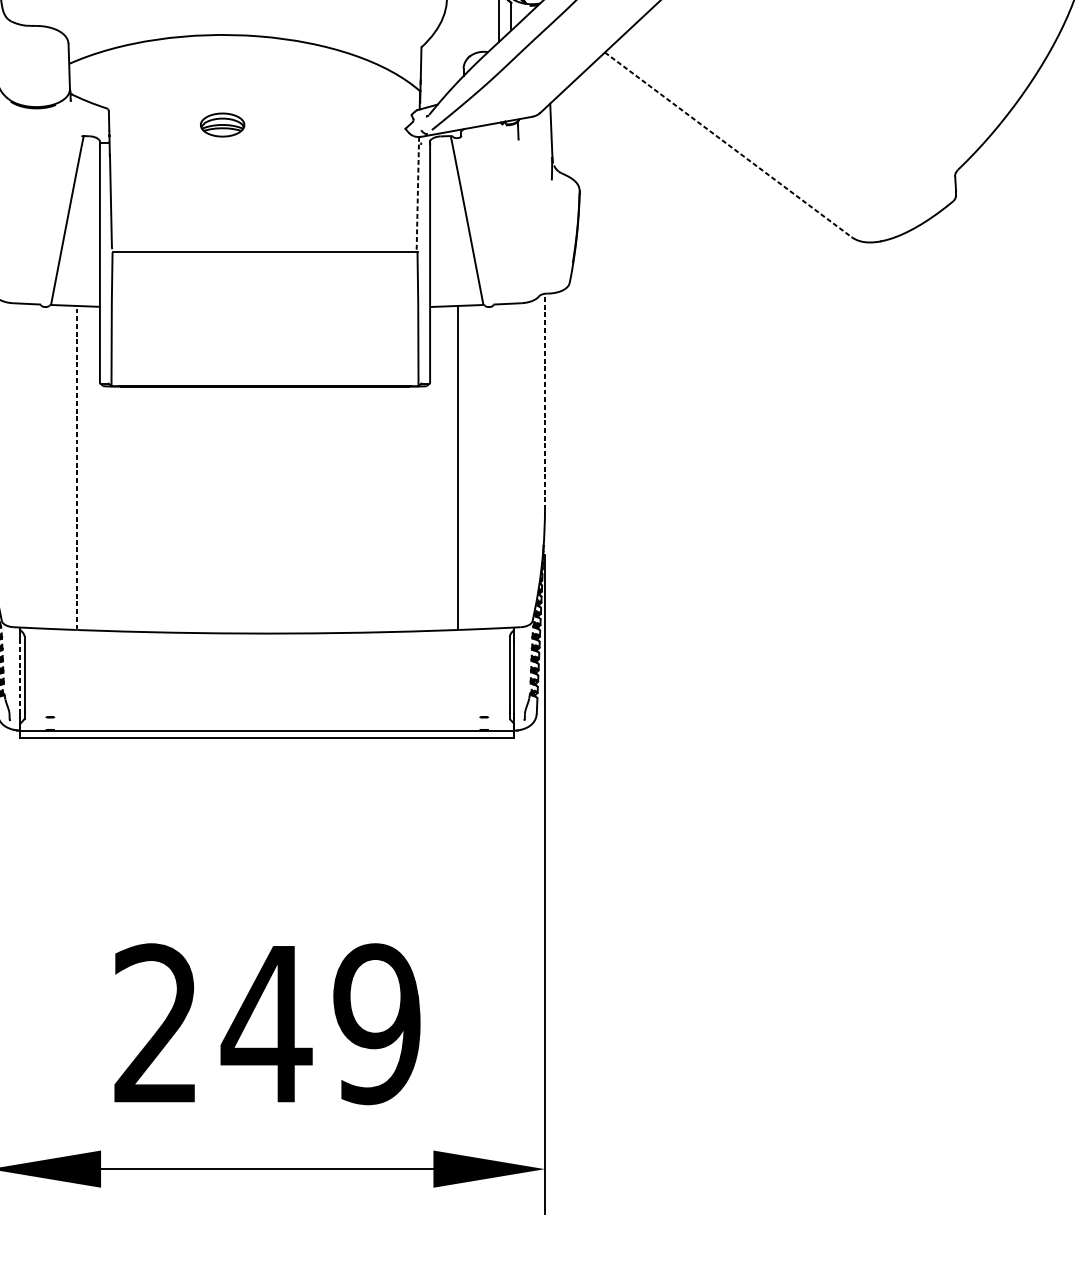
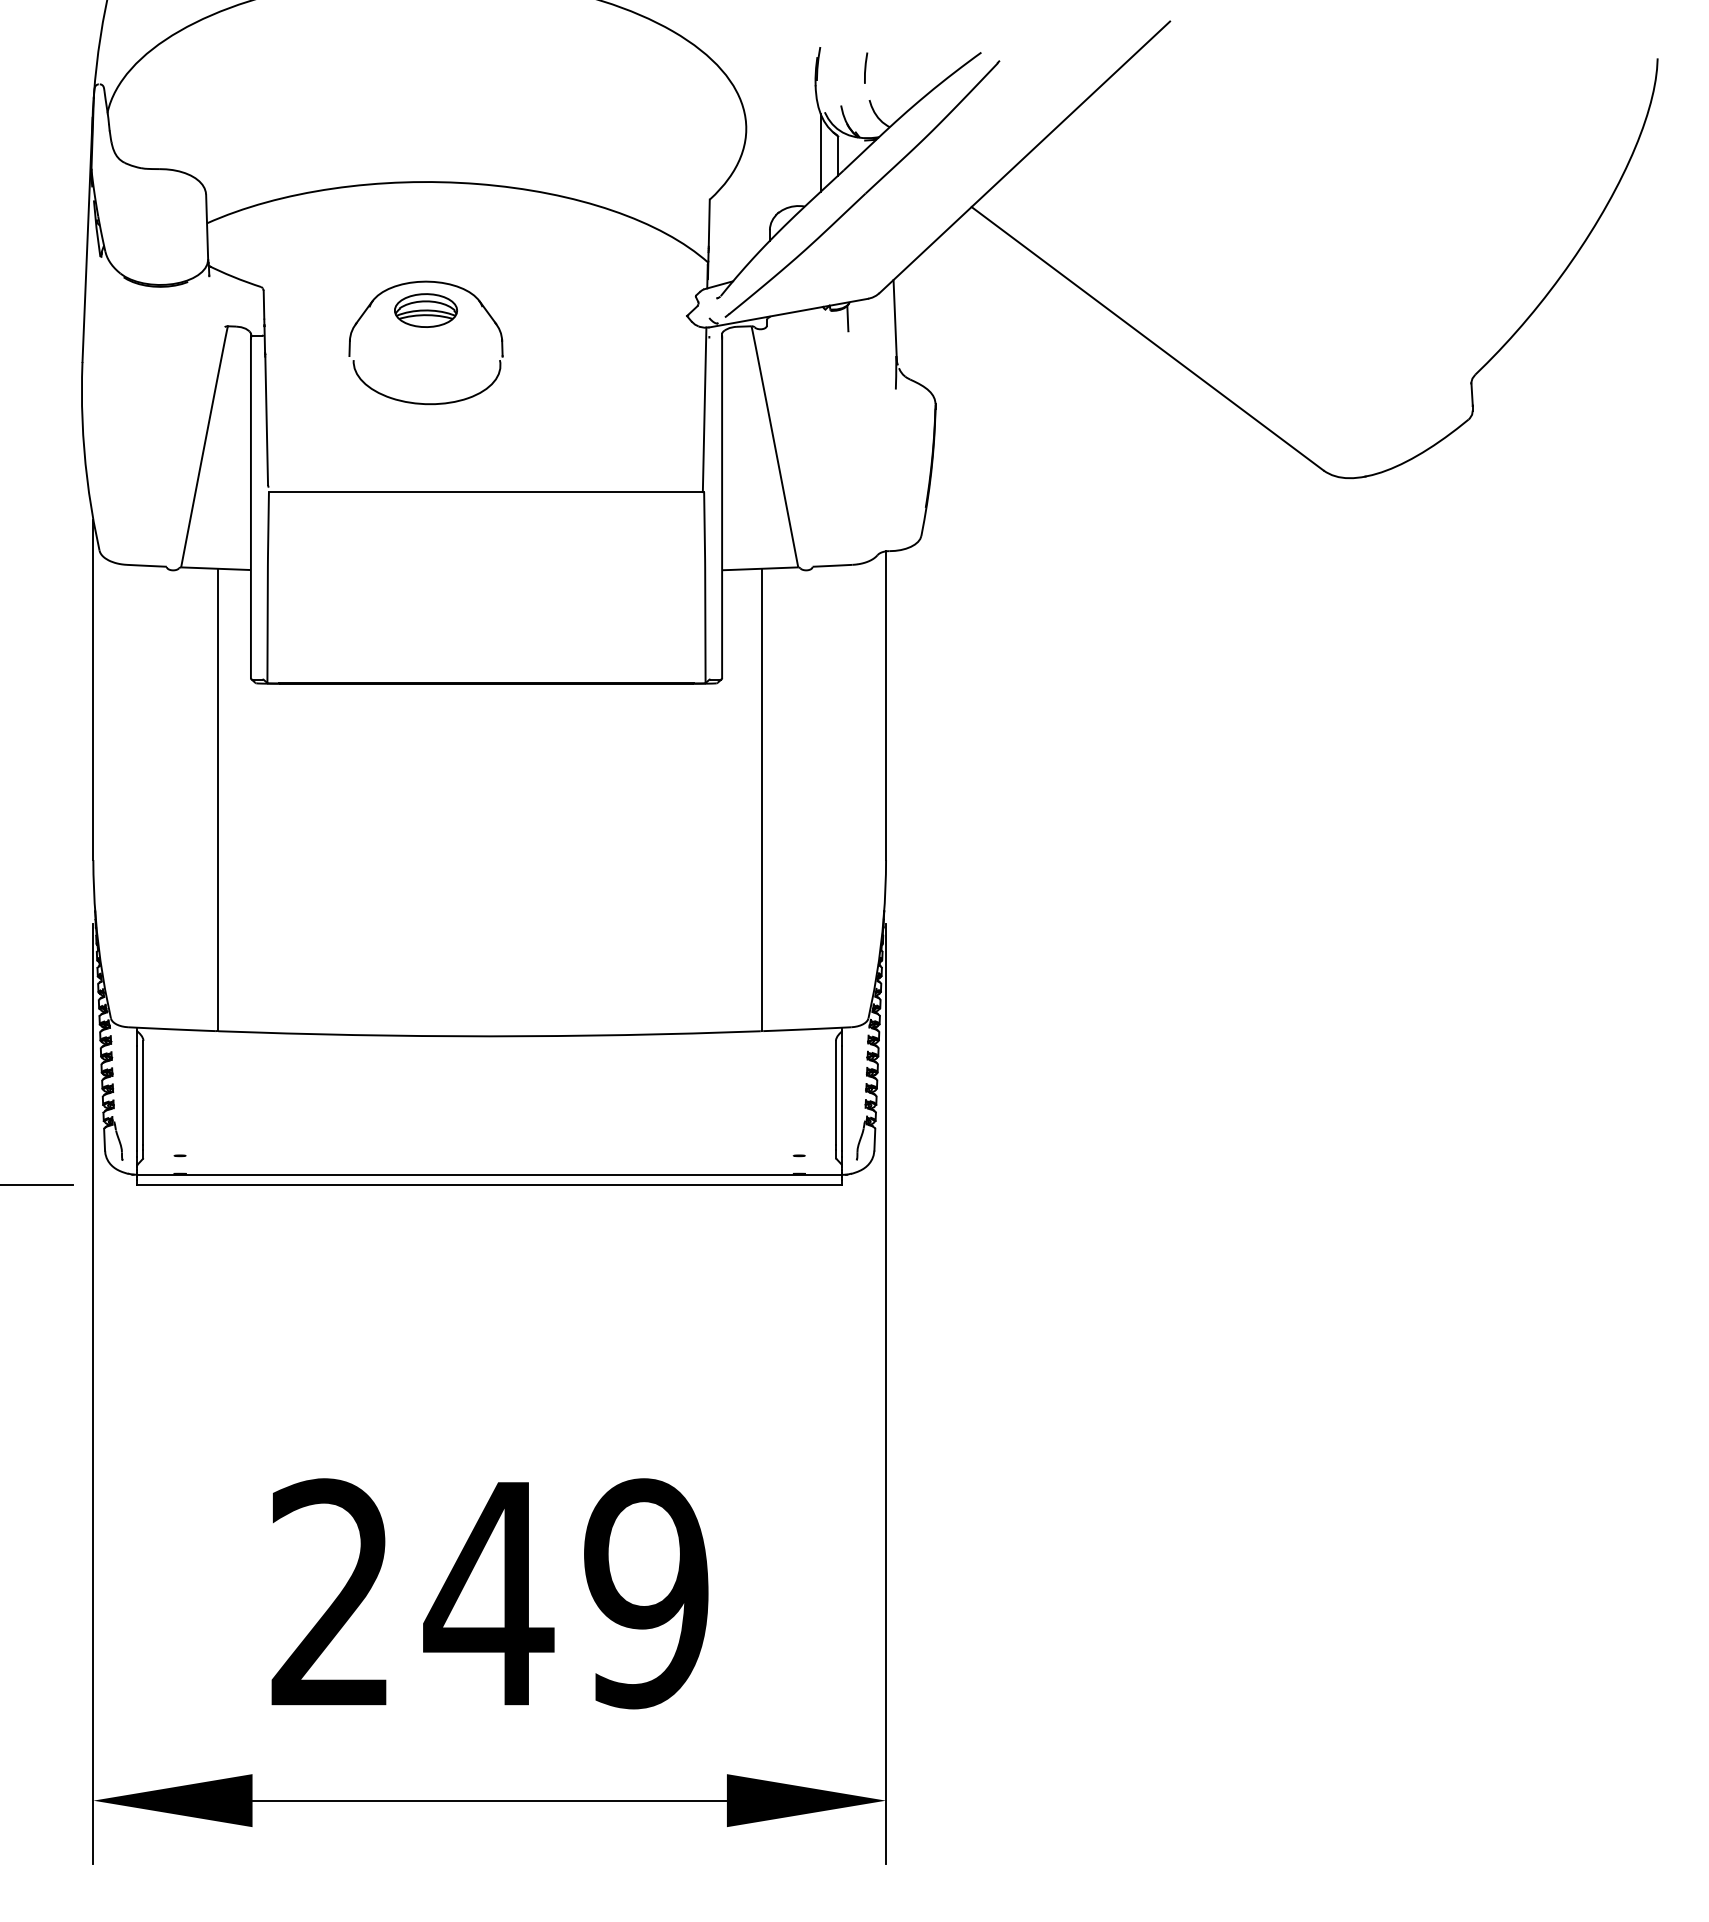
part: (215, 106) -> (415, 283), added
line: (728, 144) -> (1147, 338), dashed -> solid
line: (417, 195) -> (704, 410), dashed -> solid
line: (545, 401) -> (886, 705), dashed -> solid
line: (76, 467) -> (217, 799), dashed -> solid
line: (20, 677) -> (137, 1098), dashed -> solid

